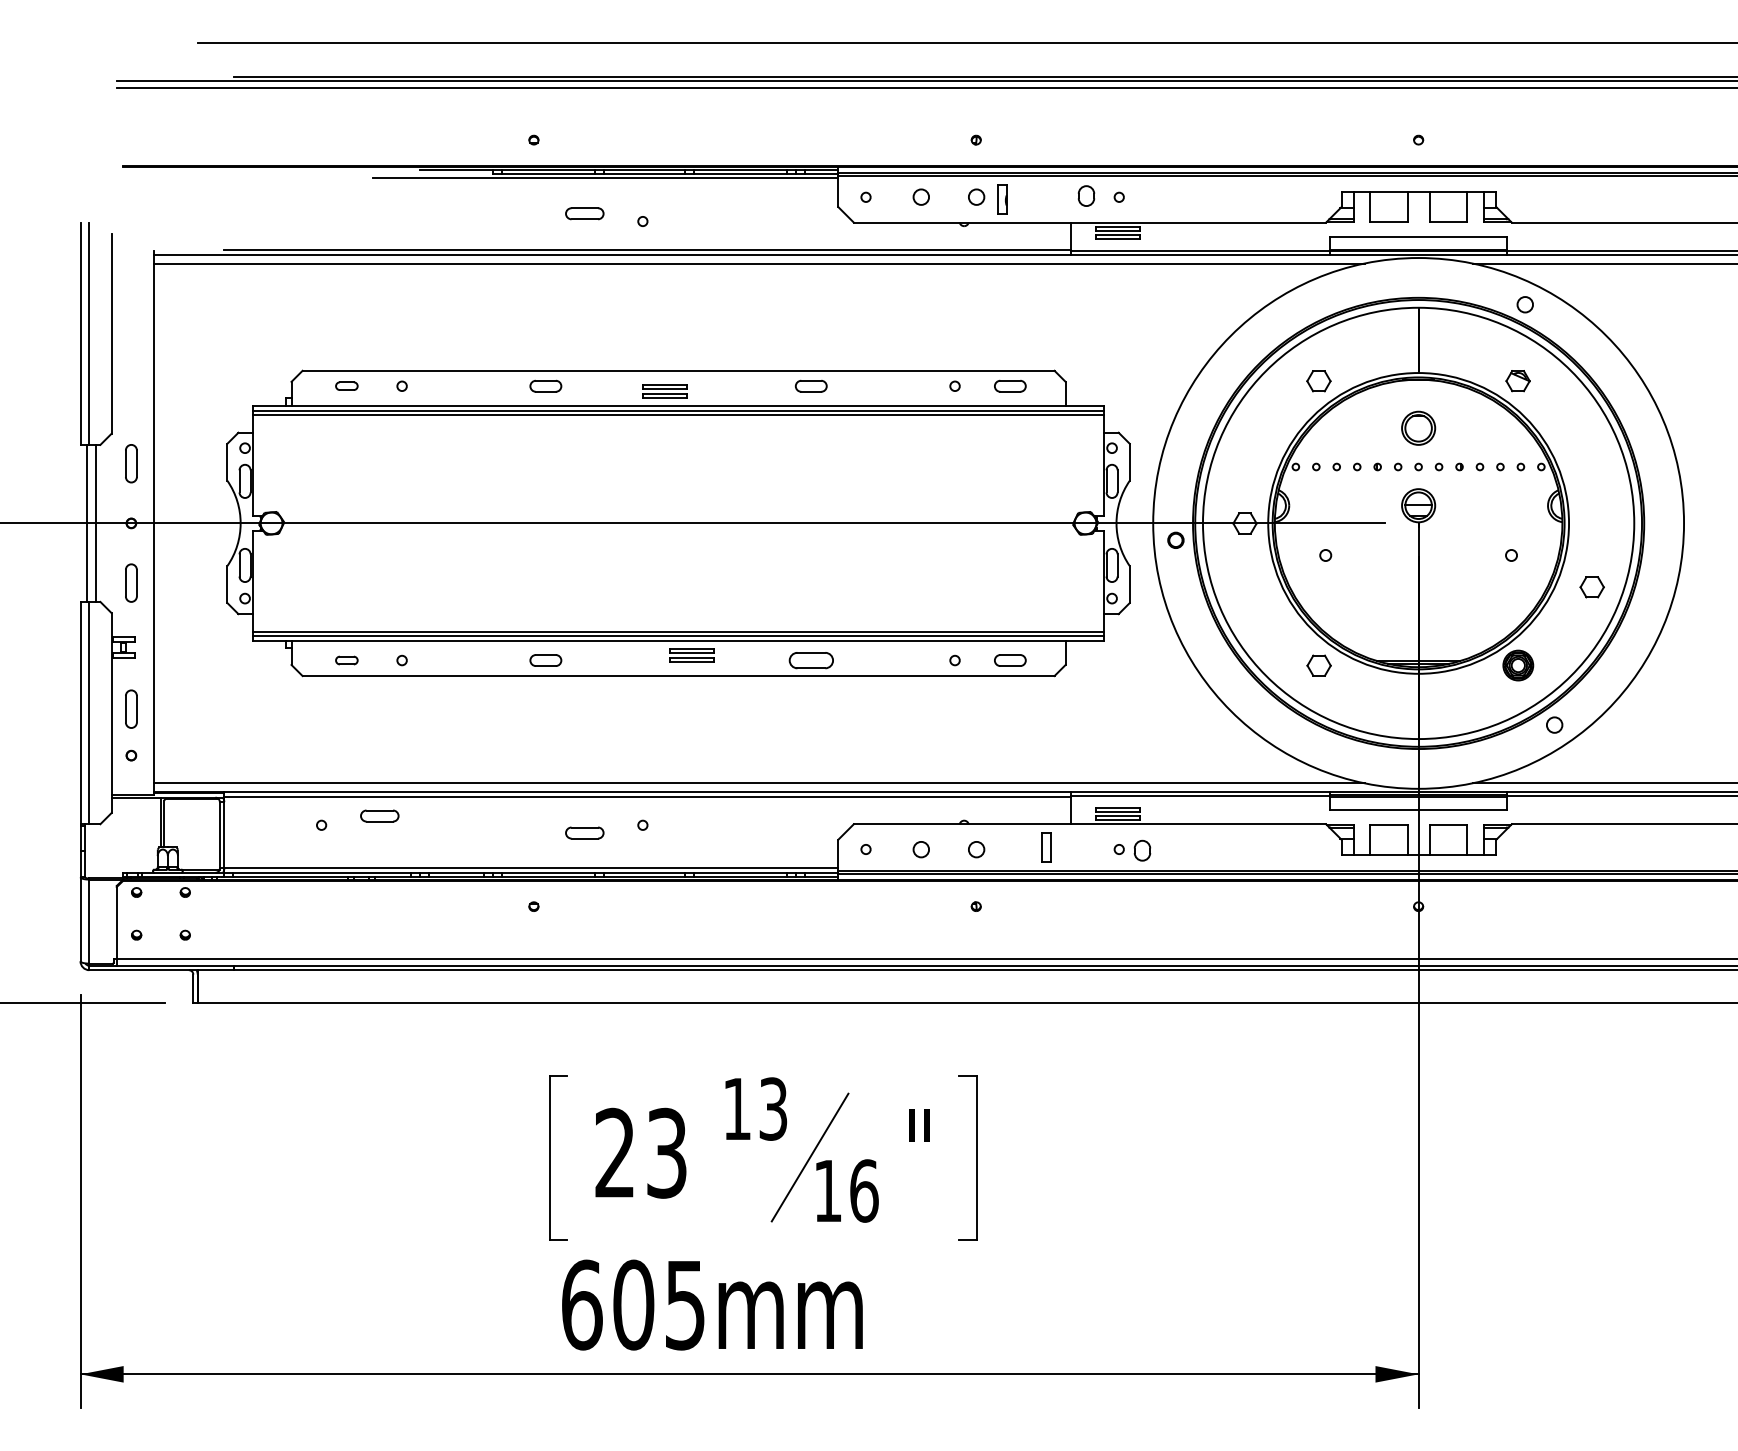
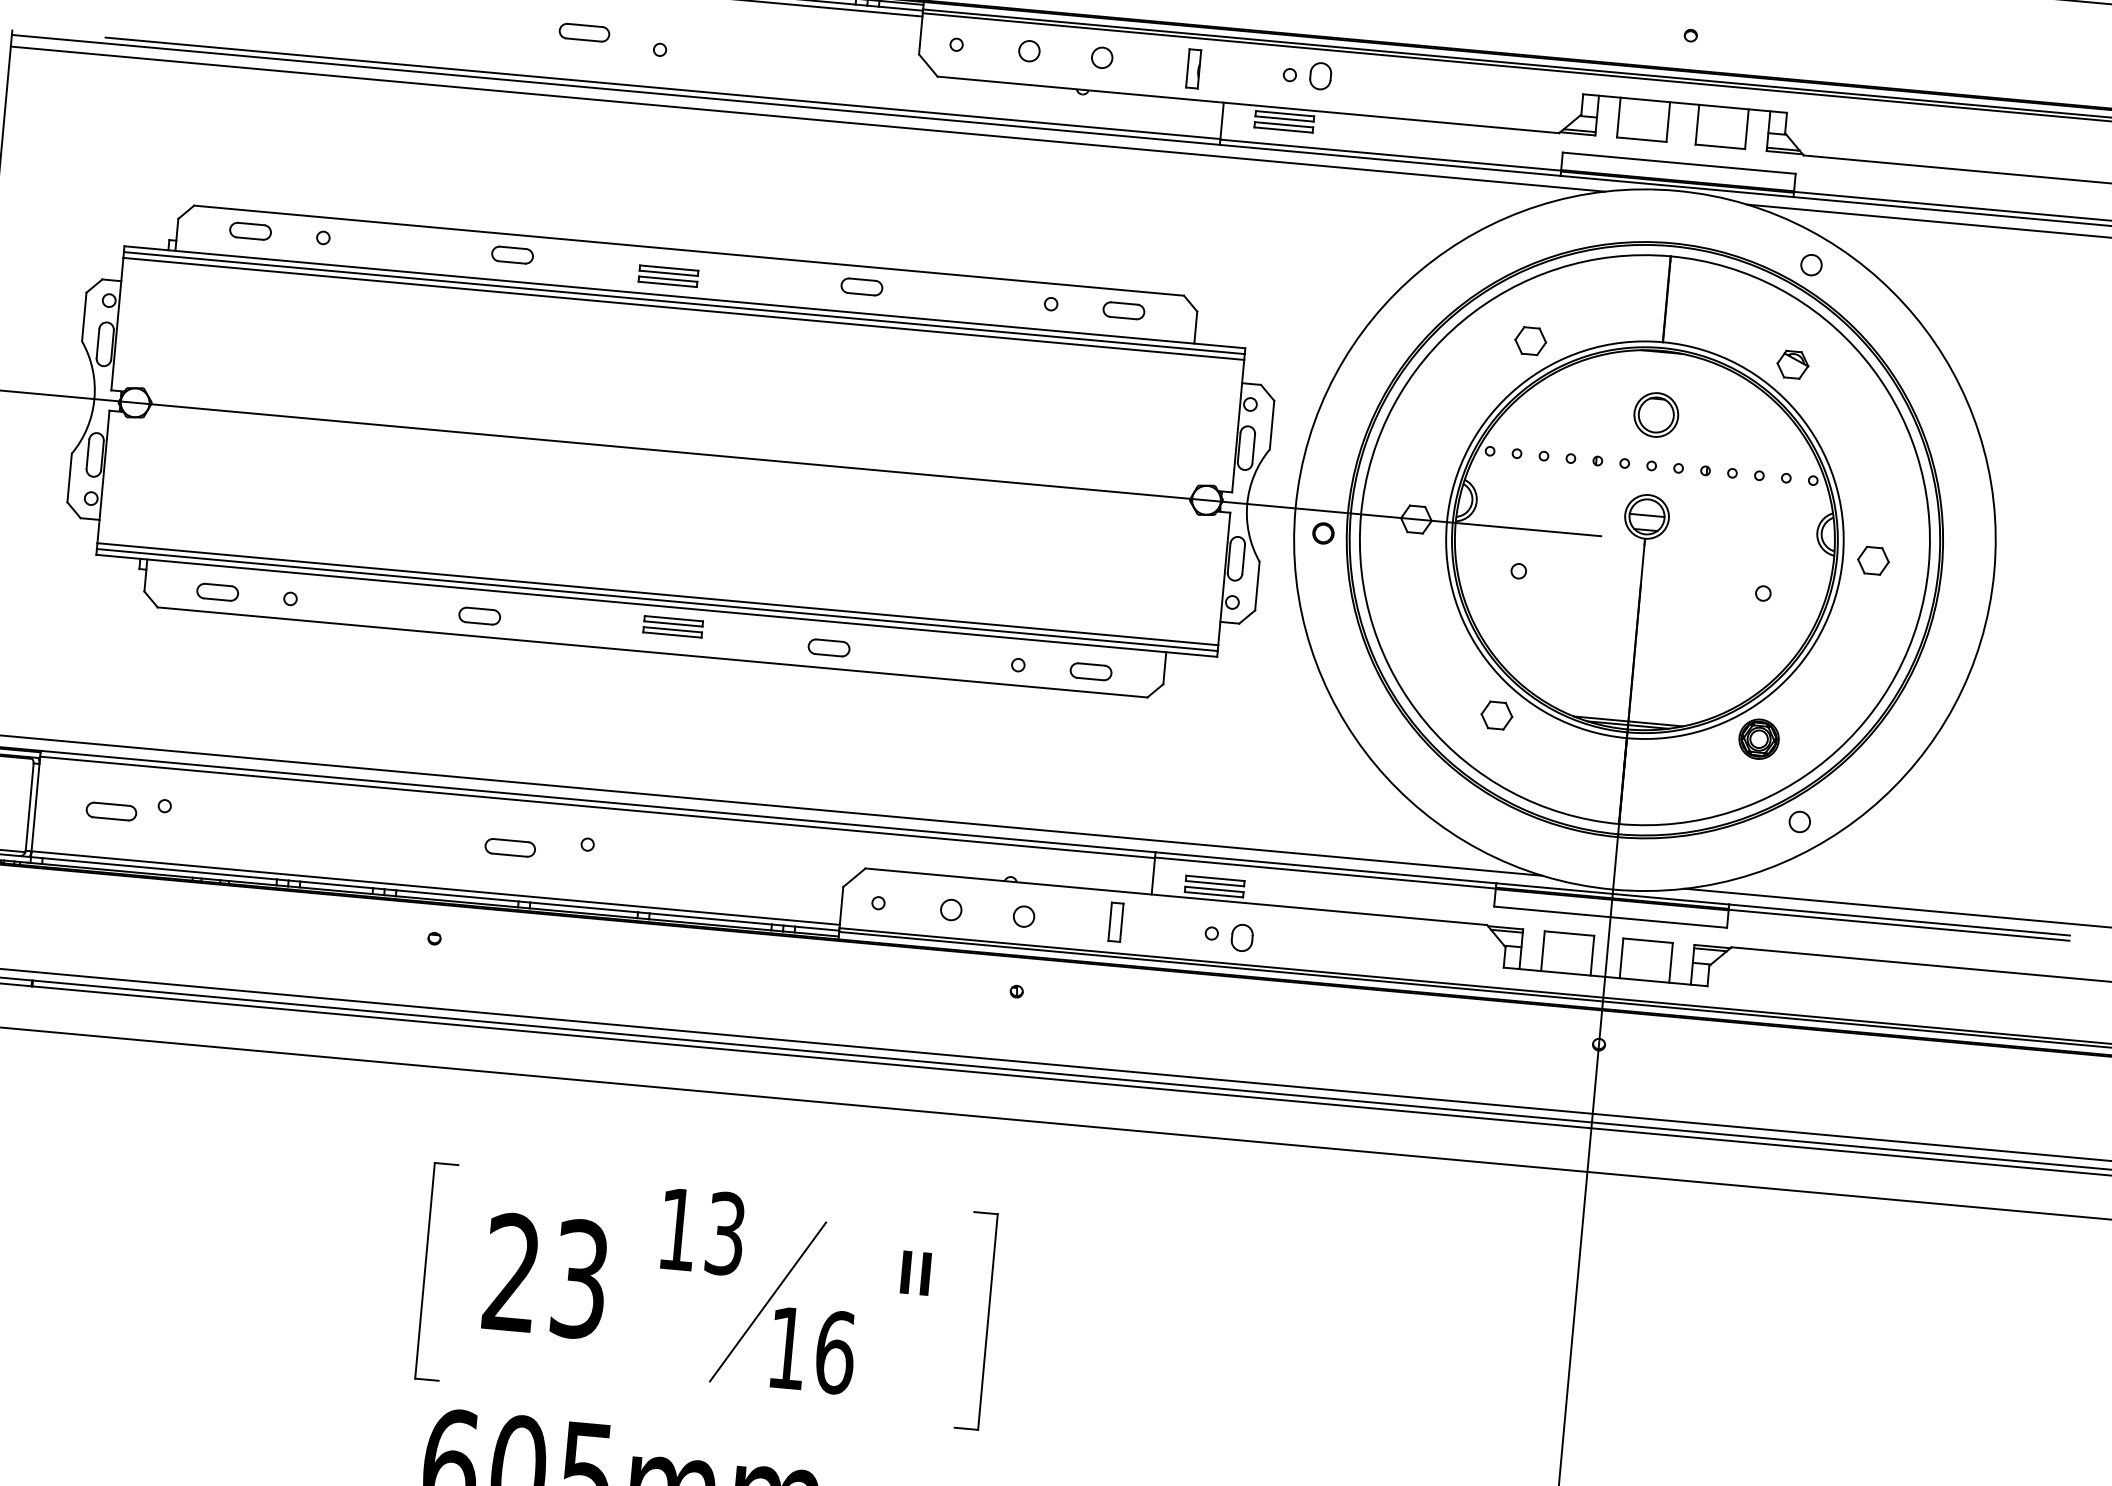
part: (1086, 195) -> (1320, 75), moved
part: (1002, 199) -> (1193, 69), moved
part: (346, 385) -> (250, 230), size x1.43
part: (1591, 587) -> (1872, 561), moved
part: (346, 660) -> (217, 592), size x1.43
part: (810, 660) -> (828, 647), size x0.71
part: (379, 815) -> (111, 810), moved

